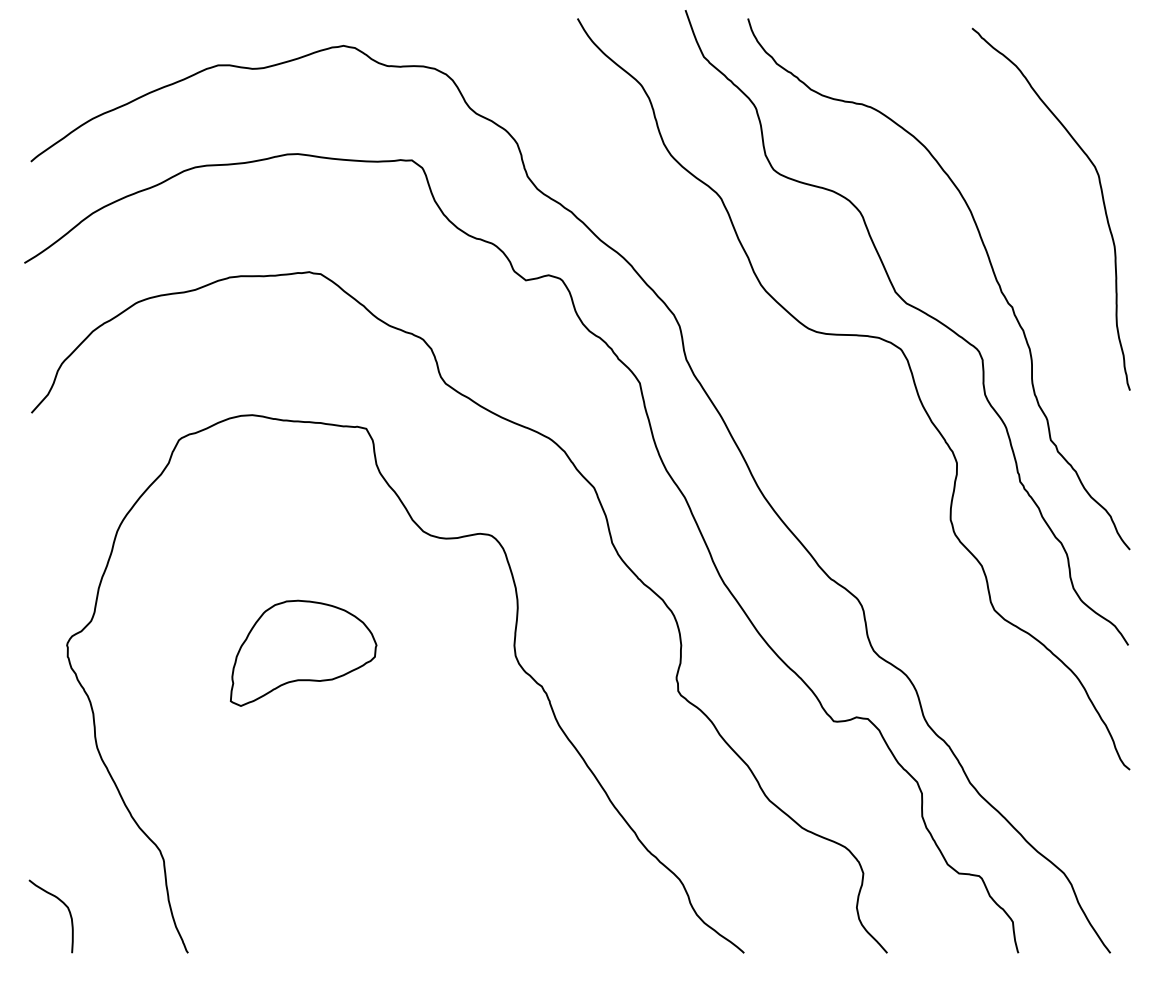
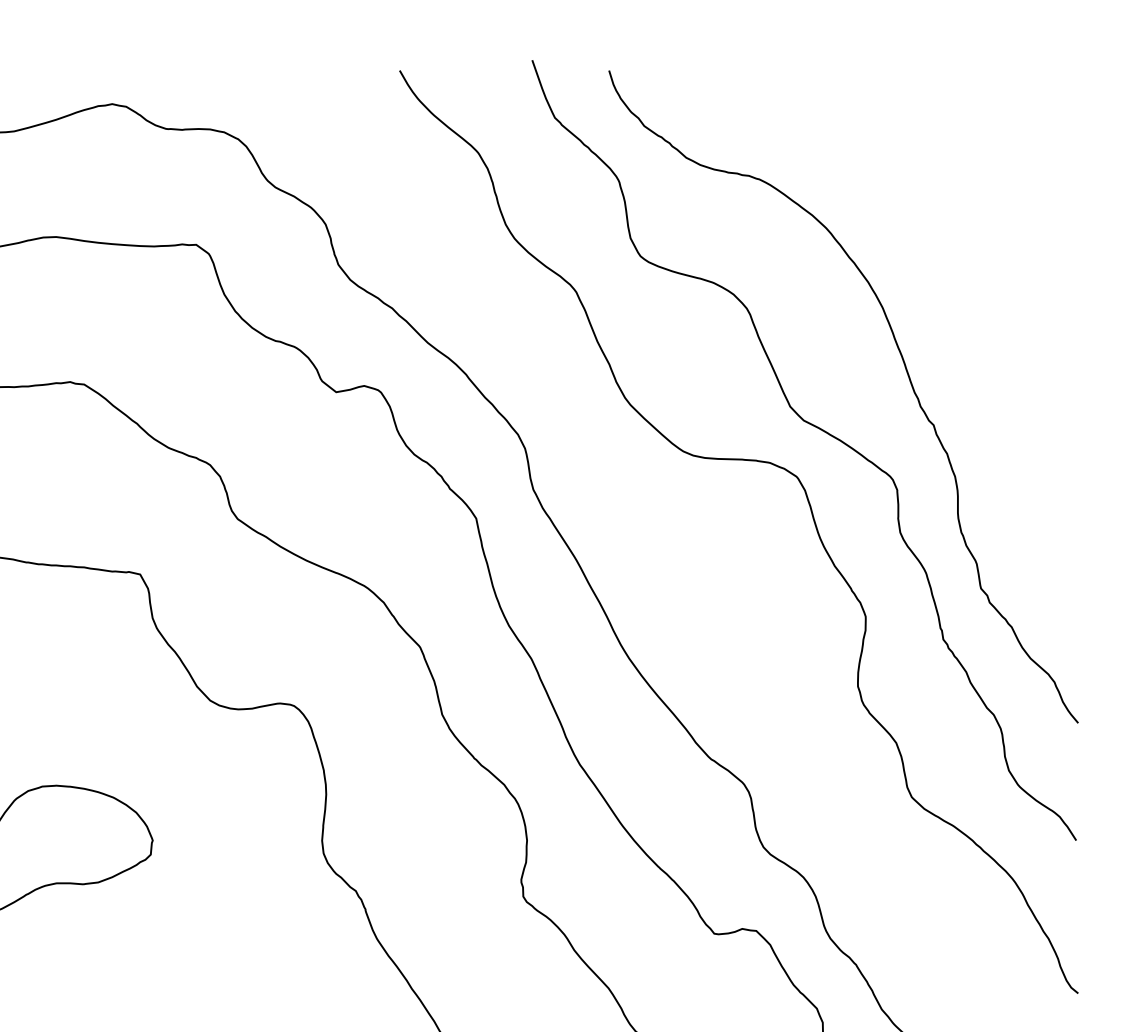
curve: (1101, 196) -> (1043, 289), removed

